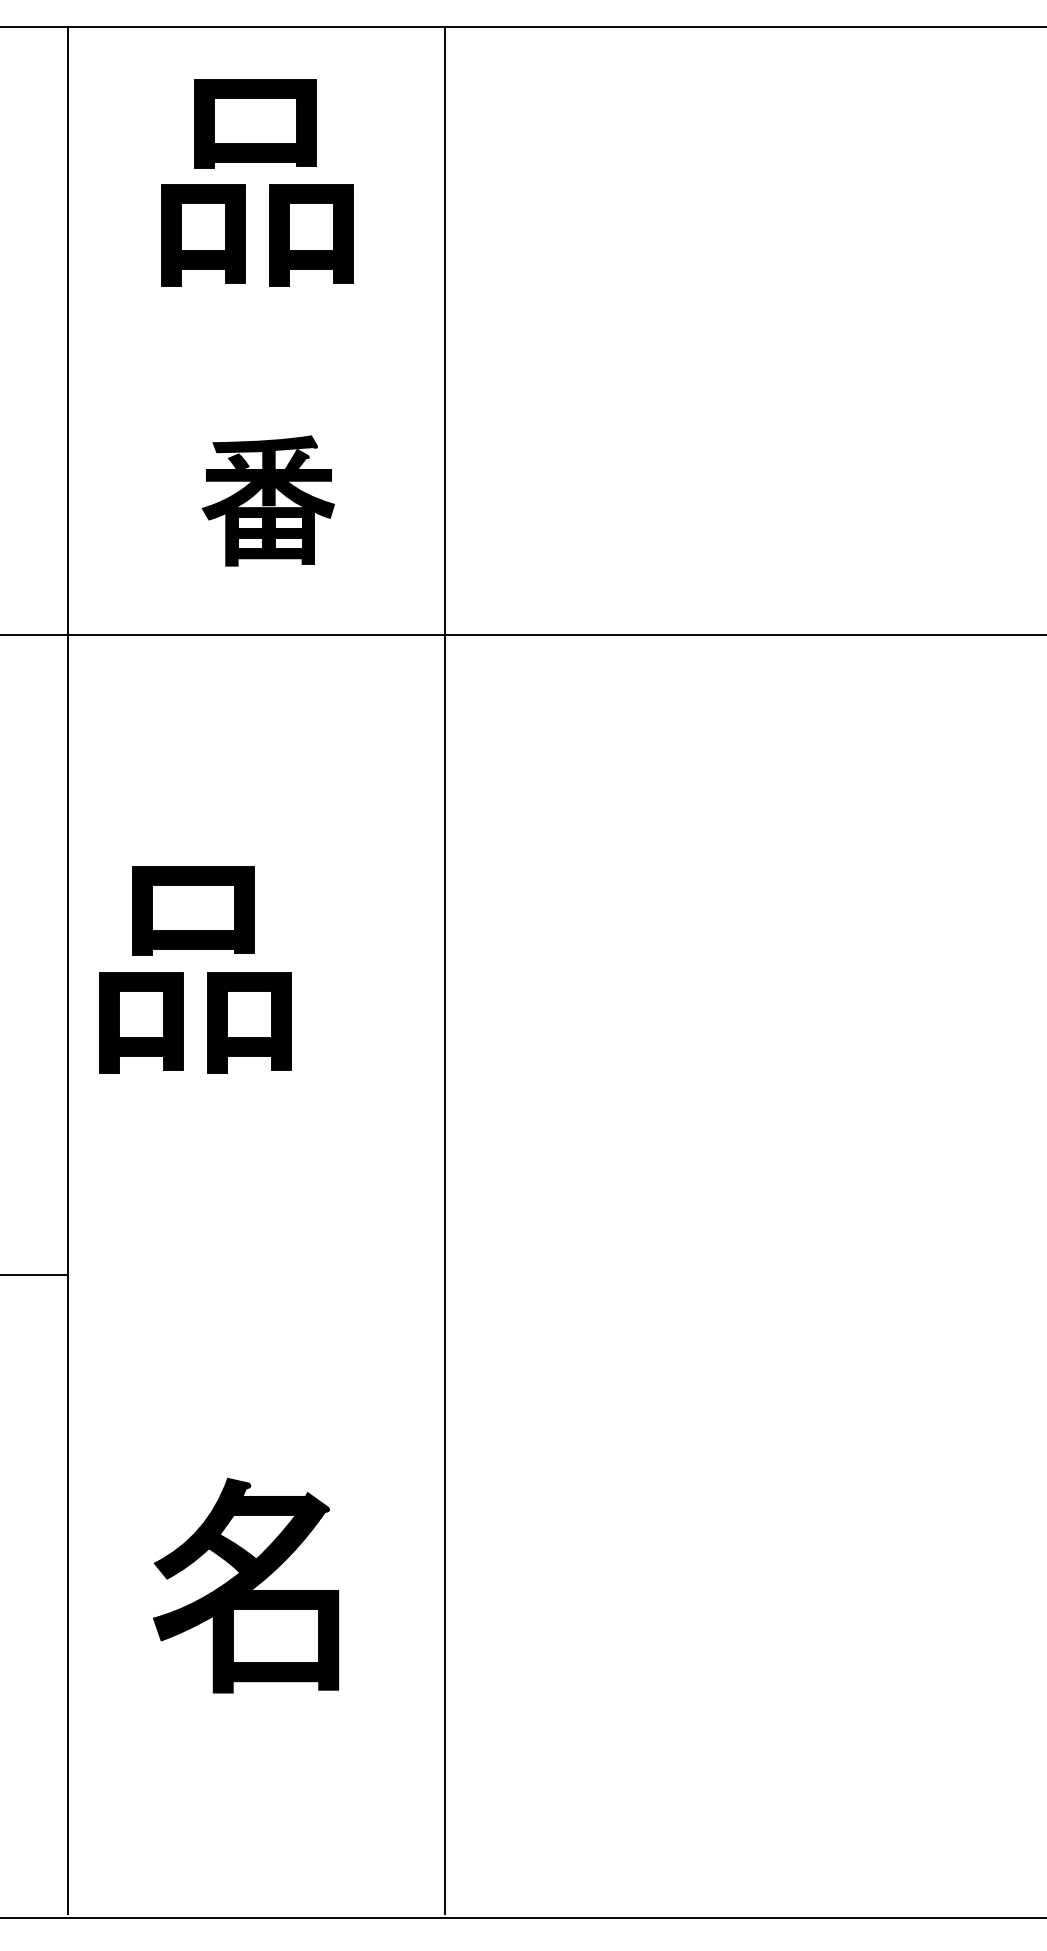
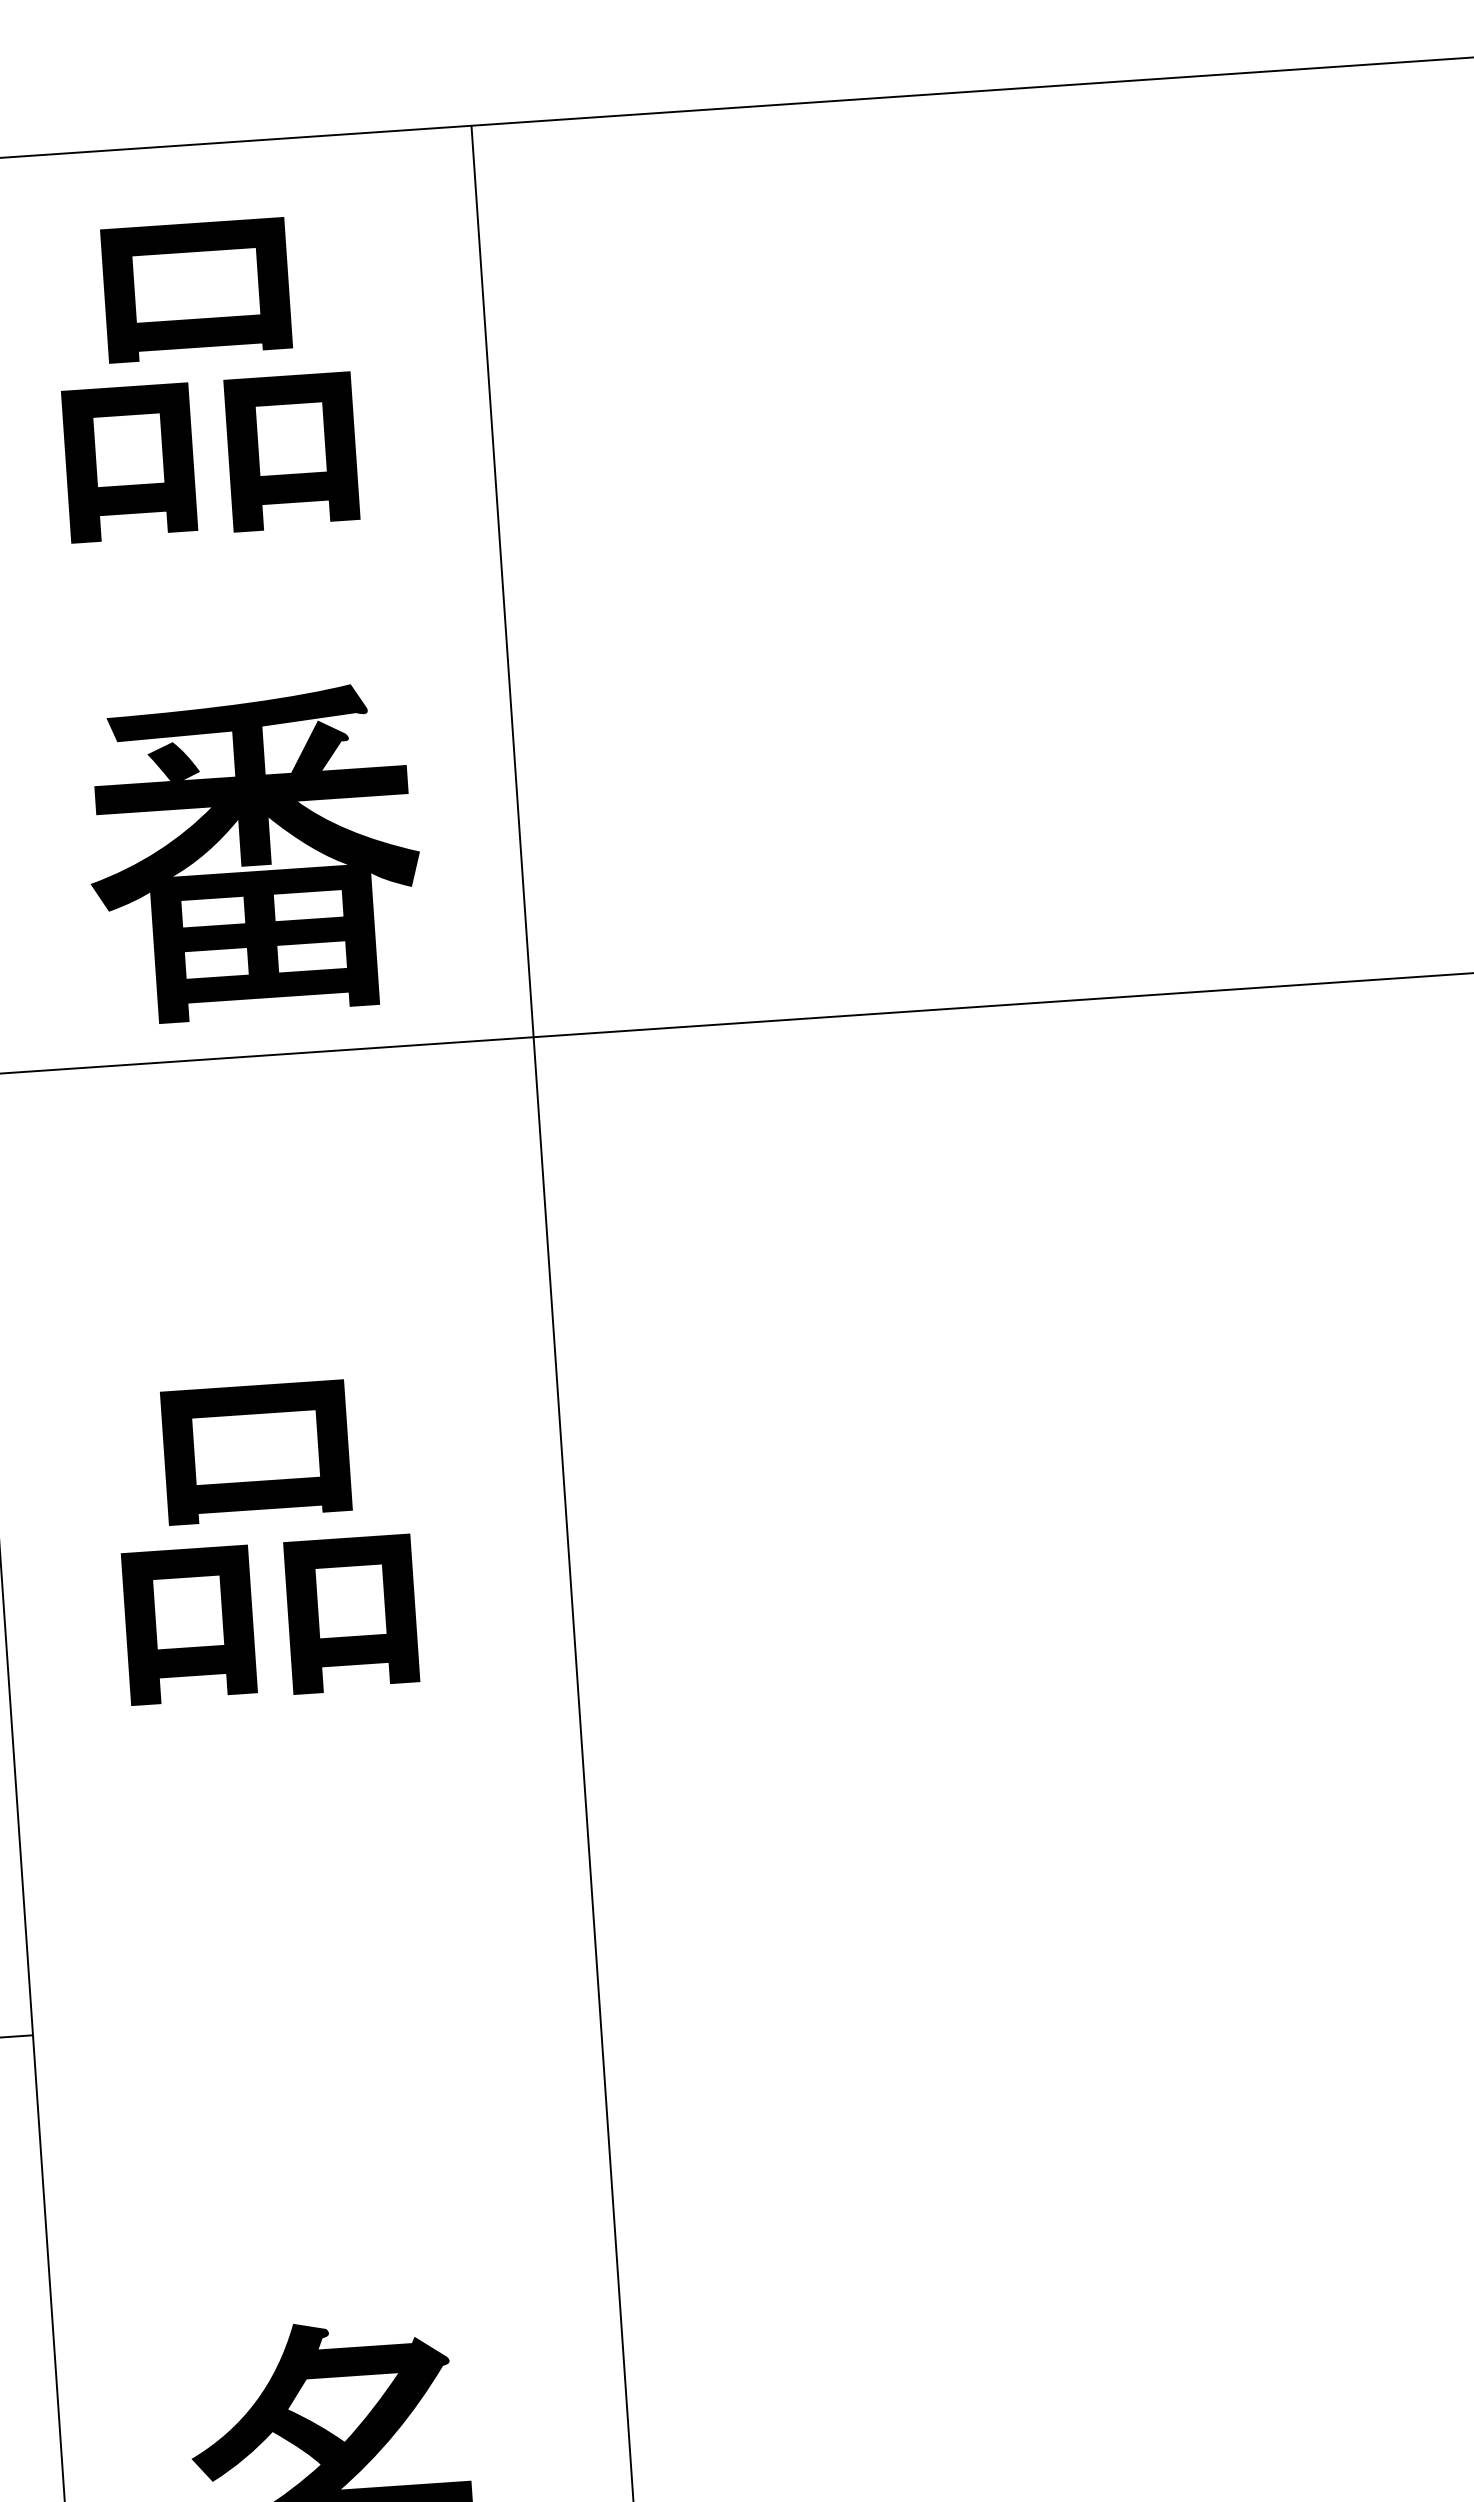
part: (268, 500) -> (254, 853), size x1.67
part: (183, 972) -> (247, 1545), moved

